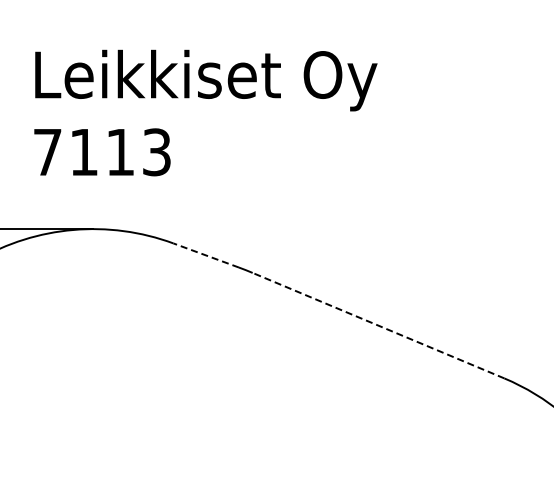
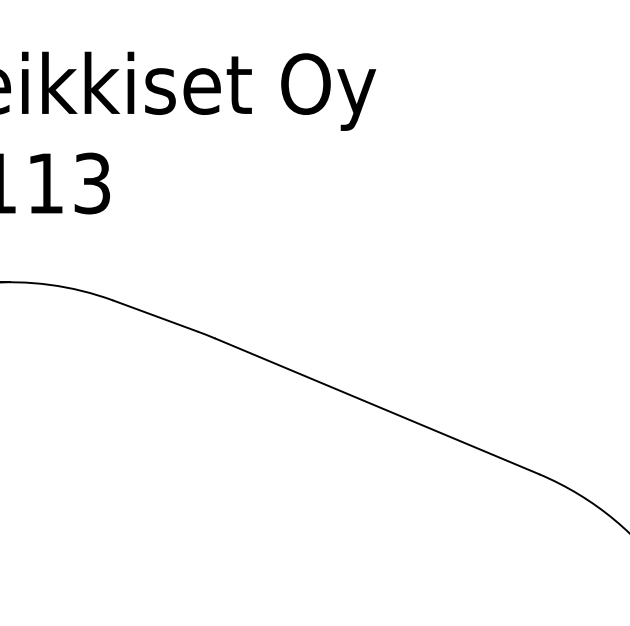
line: (206, 255) -> (156, 316), dashed -> solid
line: (378, 325) -> (377, 406), dashed -> solid

